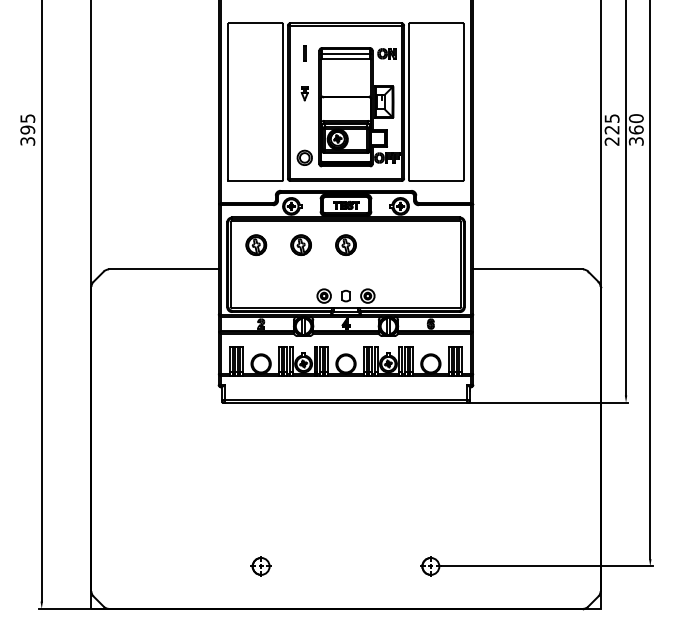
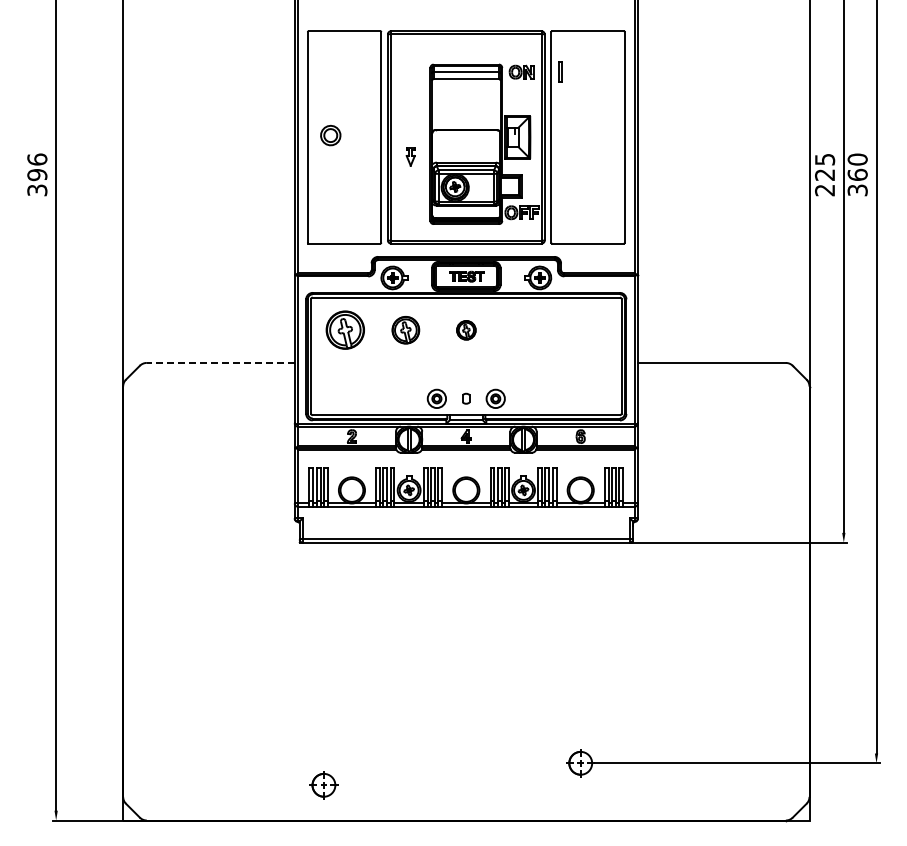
line: (303, 53) -> (559, 71), moved
part: (304, 93) -> (410, 156), moved
text: (27, 118) -> (37, 159), 395 -> 396
part: (304, 157) -> (330, 135), moved
part: (256, 245) -> (345, 330), size x1.4
part: (346, 245) -> (466, 330), size x0.7
line: (163, 269) -> (220, 362), solid -> dashed
part: (345, 295) -> (465, 398), size x0.7
part: (260, 566) -> (323, 785), moved

